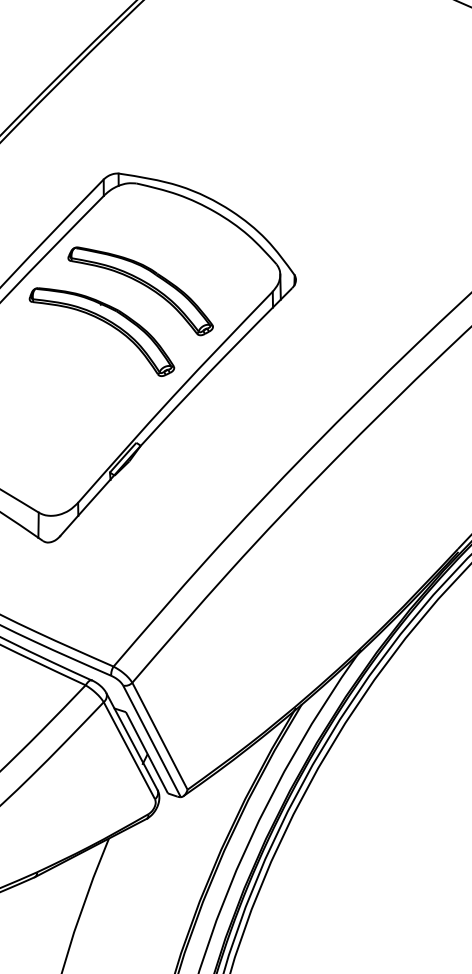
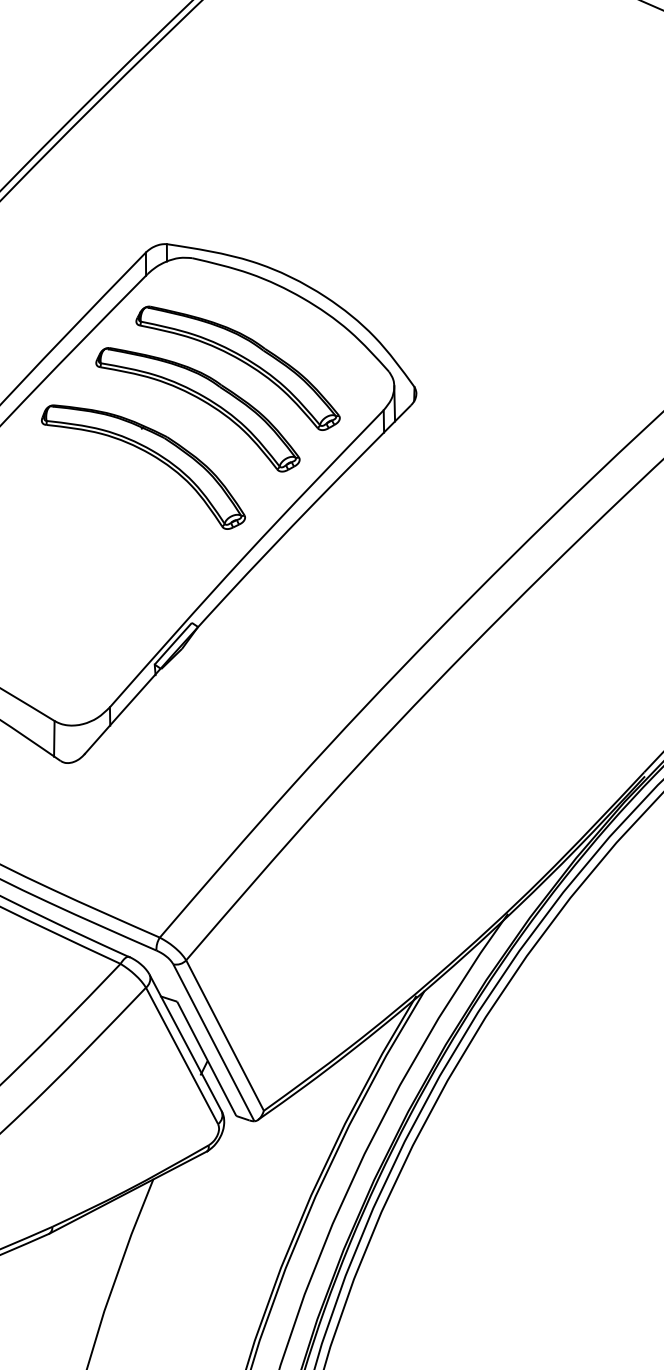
part: (169, 261) -> (238, 367), added

